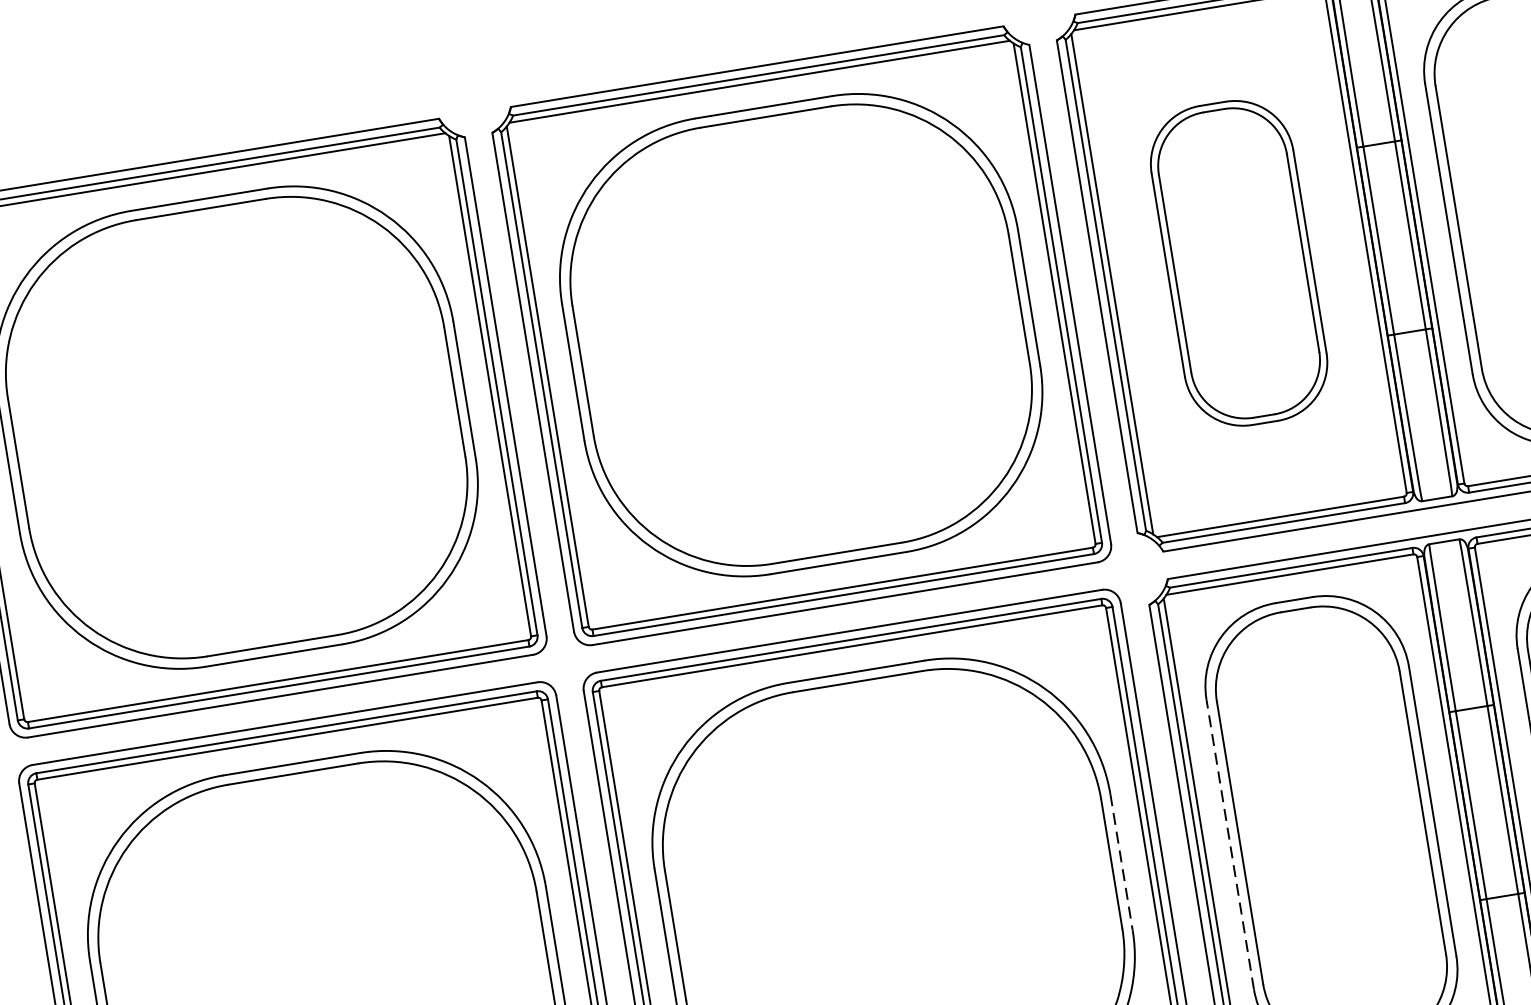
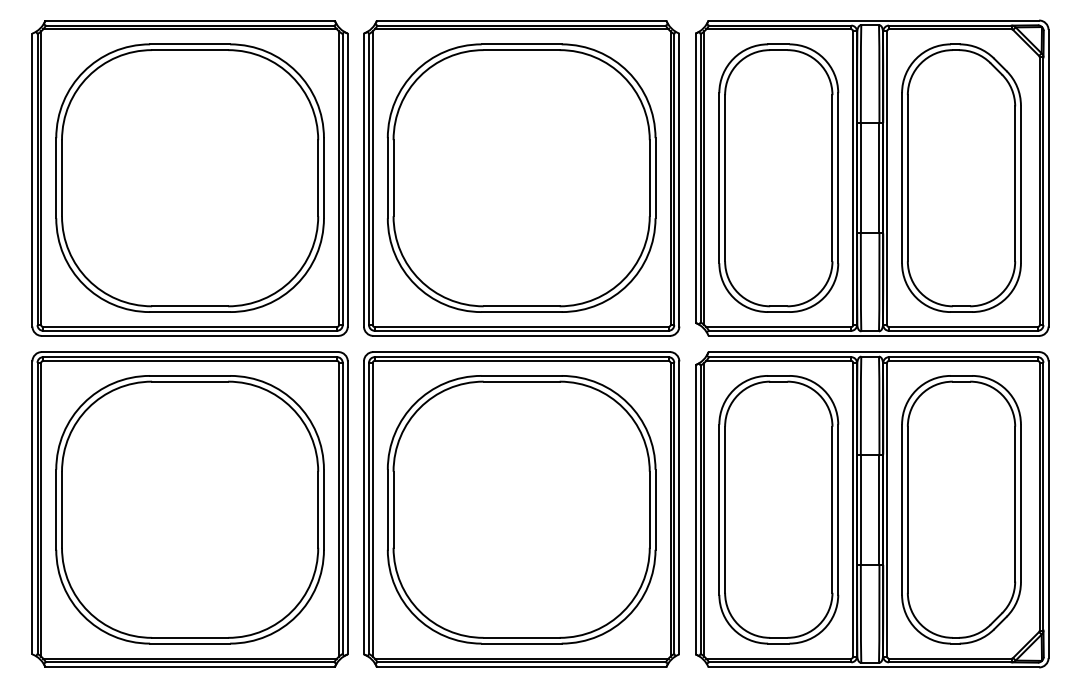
part: (1238, 262) -> (778, 177), size x1.43
line: (1230, 844) -> (719, 509), dashed -> solid
line: (1121, 863) -> (655, 510), dashed -> solid

